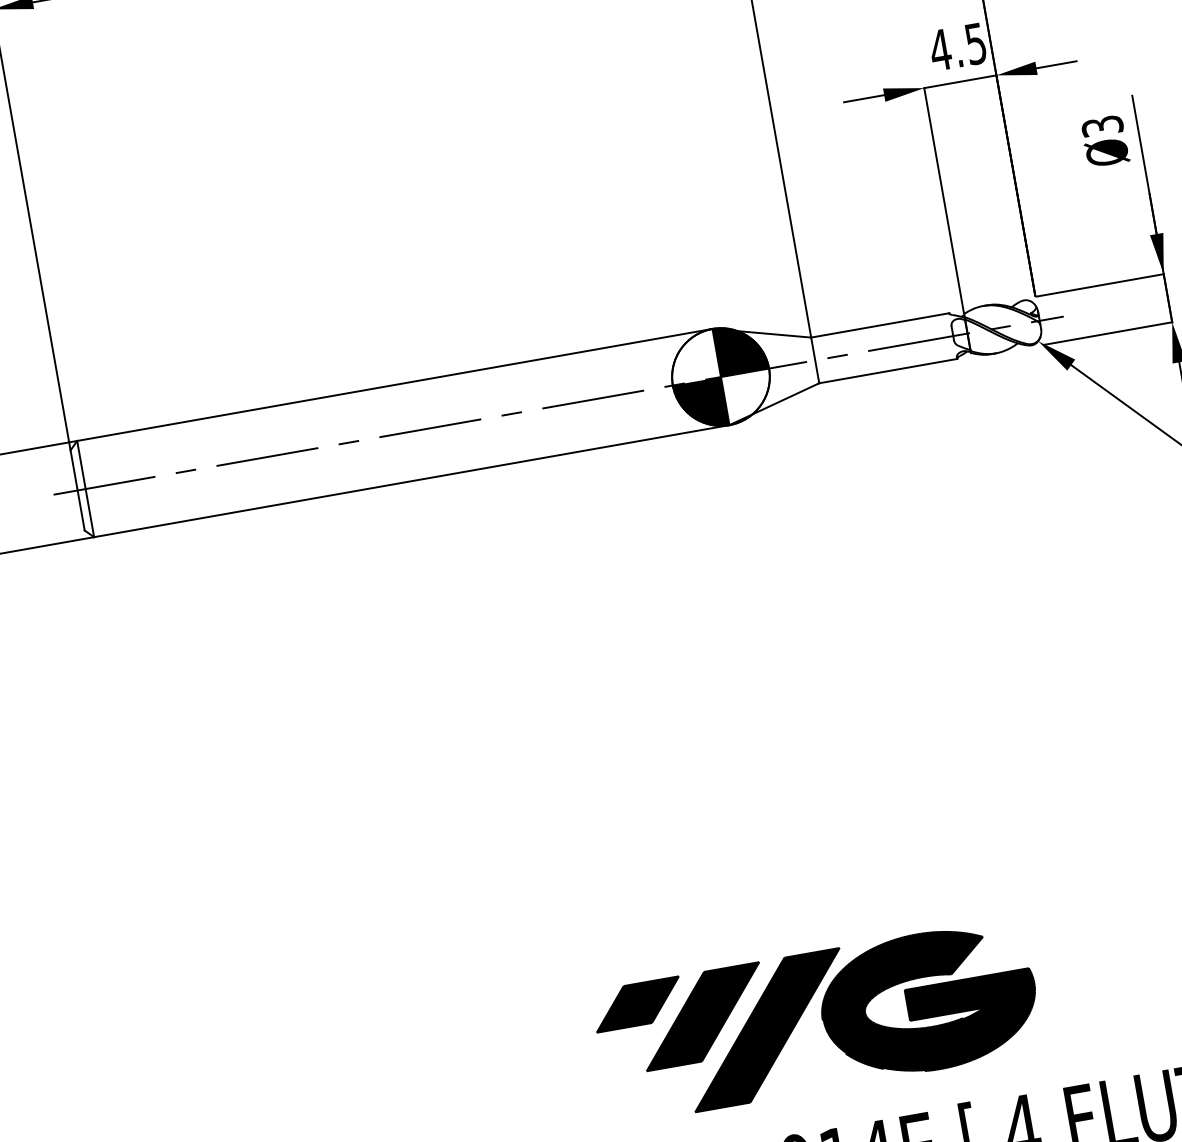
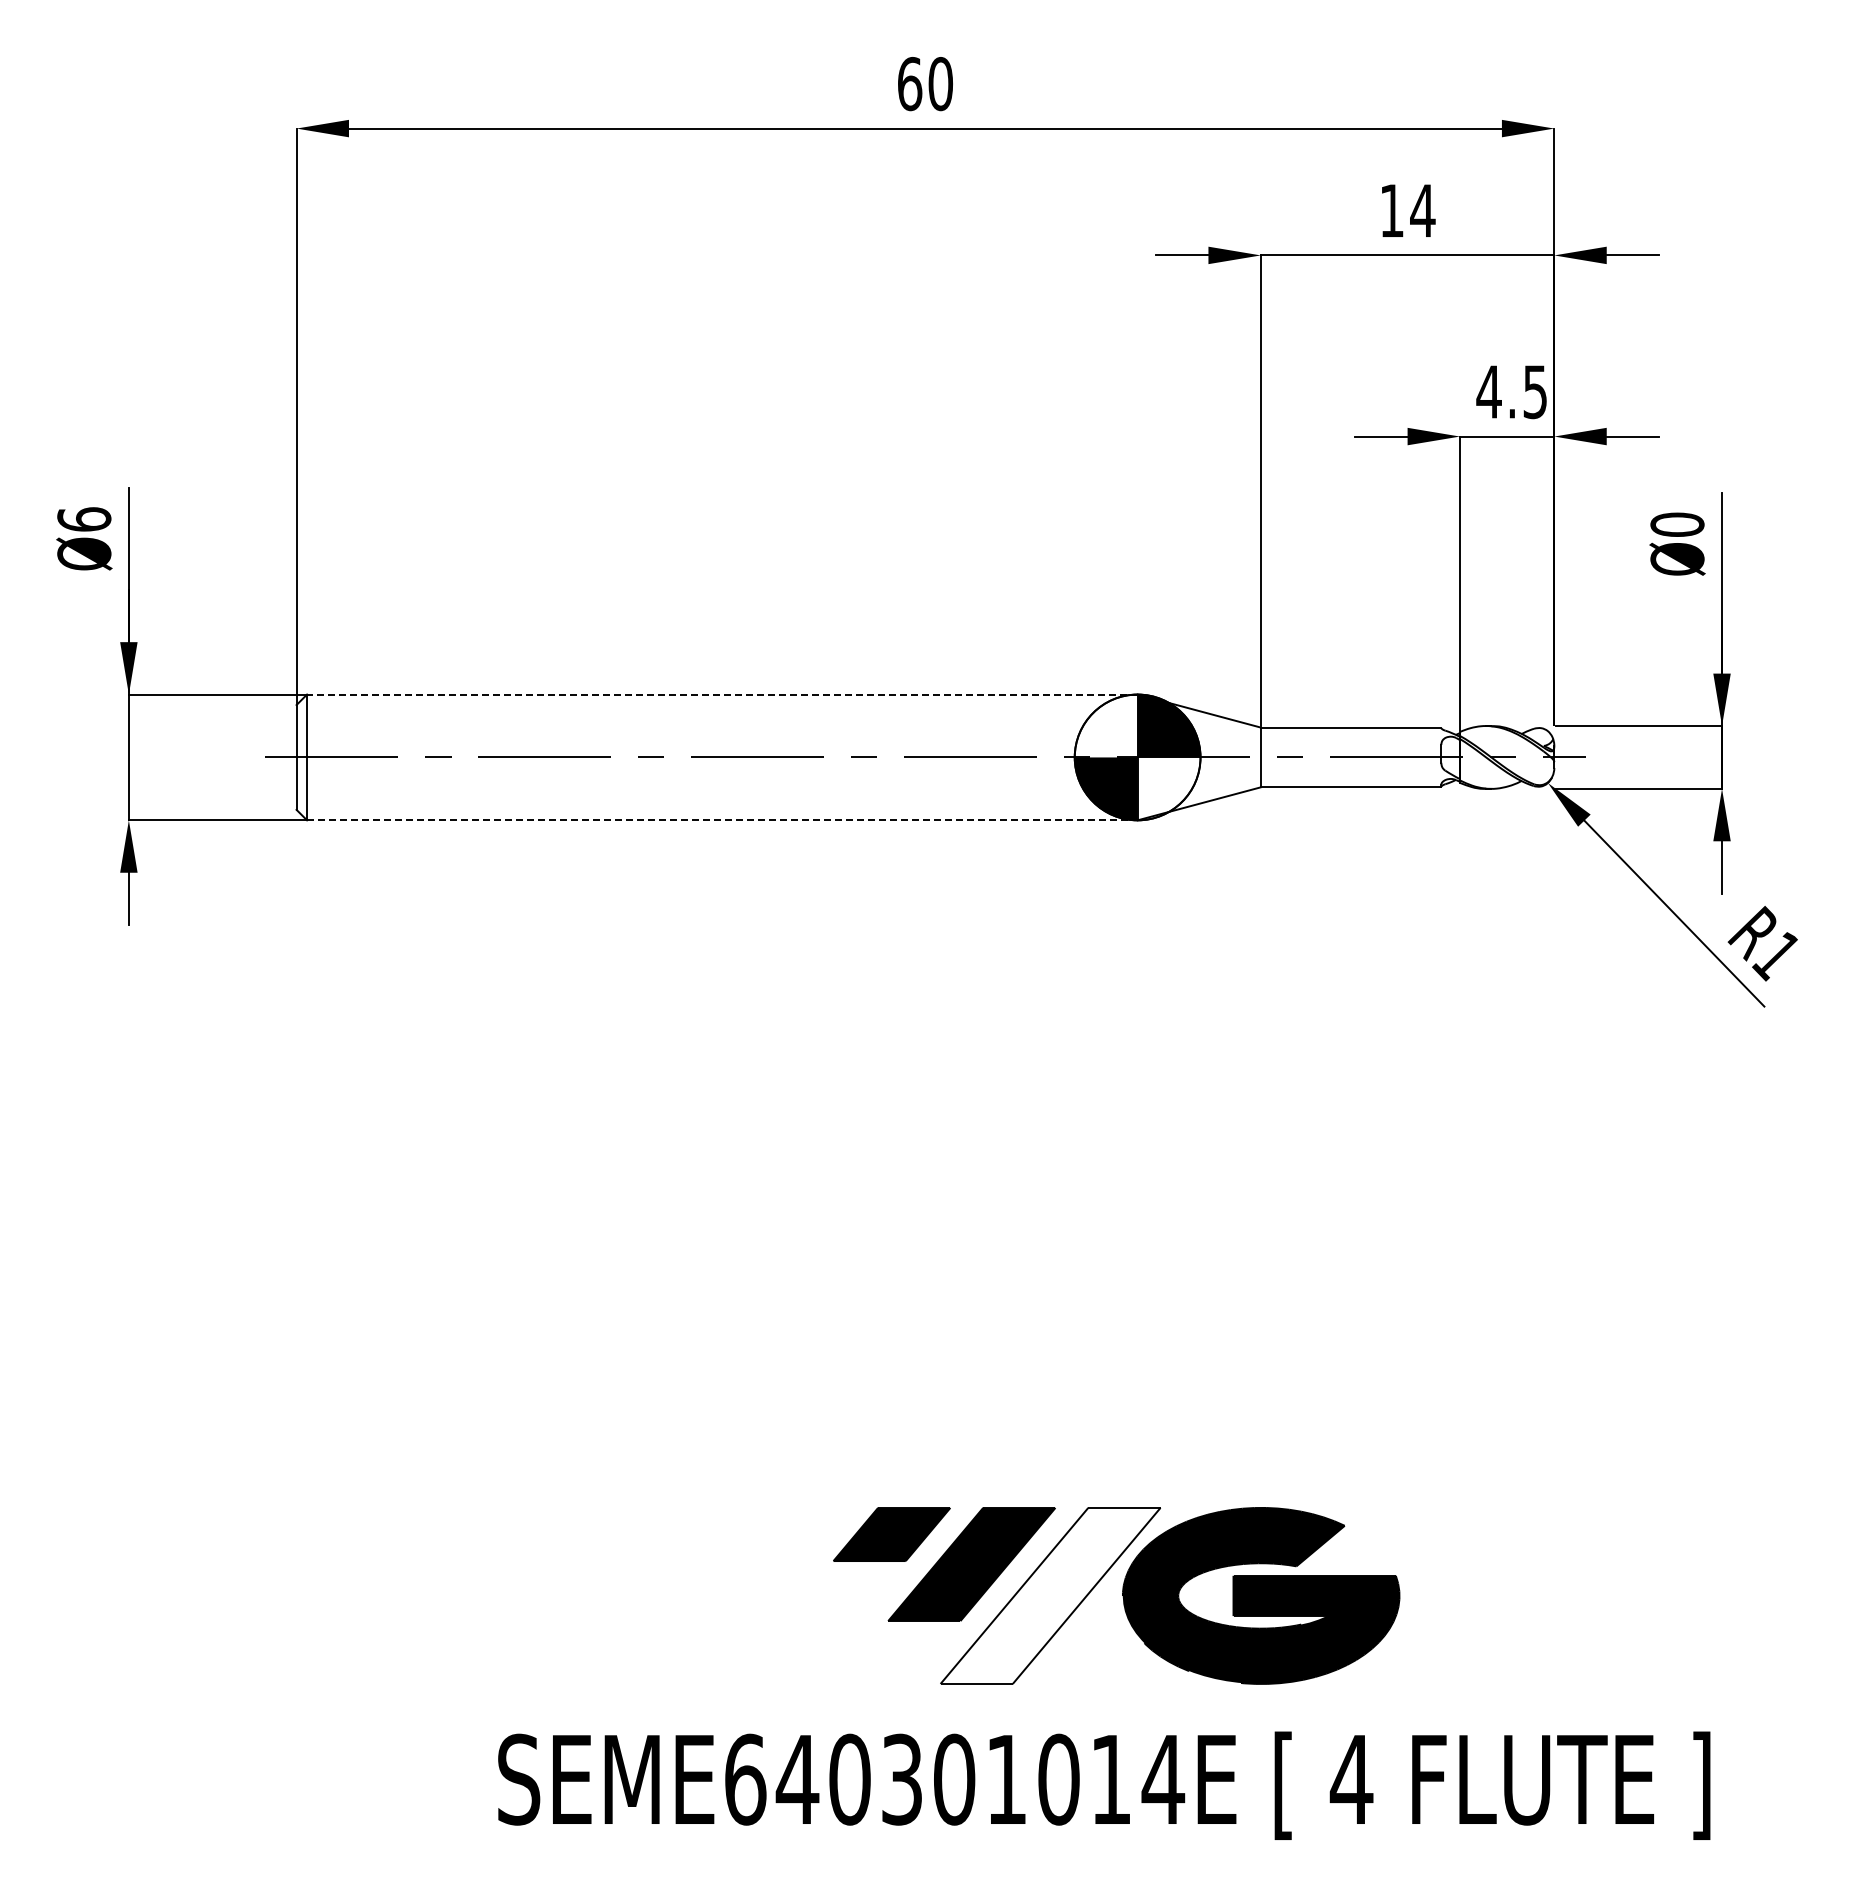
text: (1102, 126) -> (1677, 524), Ø3 -> Ø0
line: (394, 385) -> (721, 694), solid -> dashed
line: (411, 481) -> (722, 820), solid -> dashed
fill: (767, 1029) -> (1050, 1595), removed

